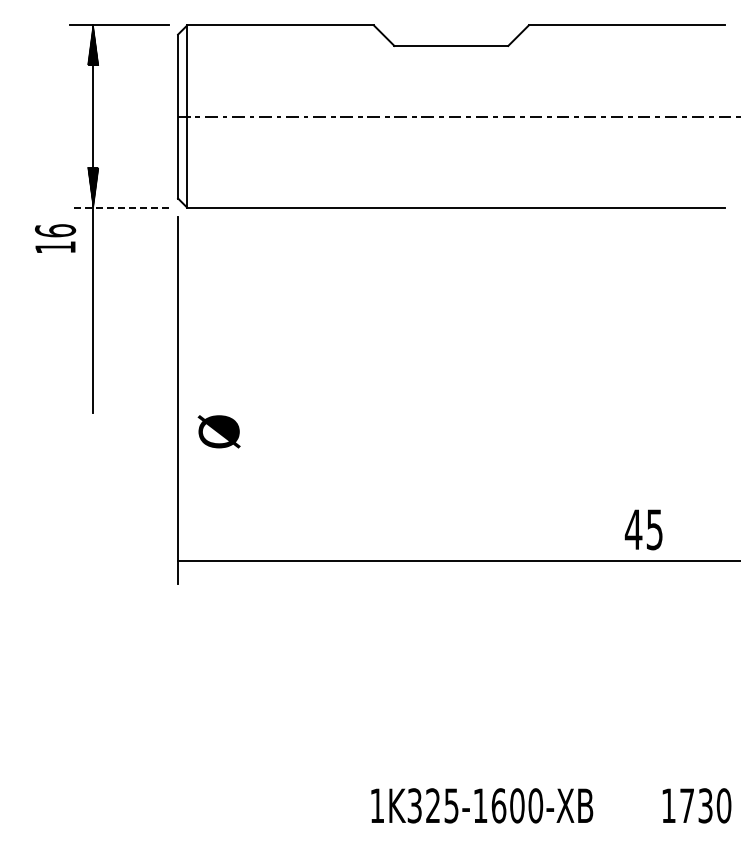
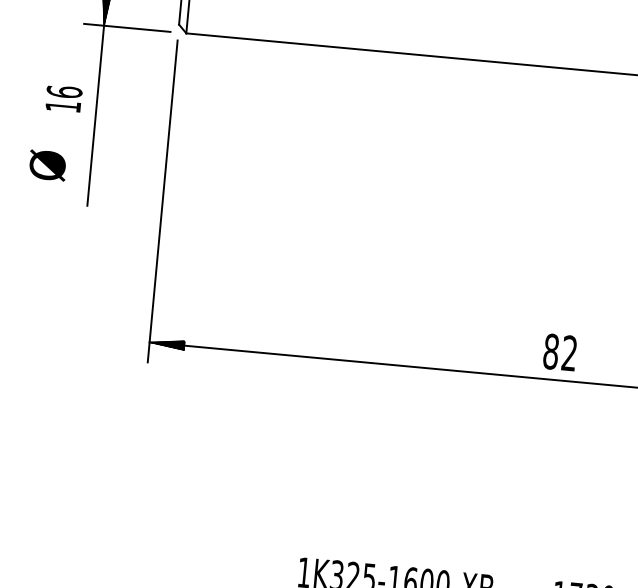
line: (119, 207) -> (127, 27), dashed -> solid
text: (55, 238) -> (63, 98), moved
text: (218, 431) -> (47, 165), moved
text: (643, 529) -> (559, 352), 45 -> 82
hatch: (197, 561) -> (166, 344), added

